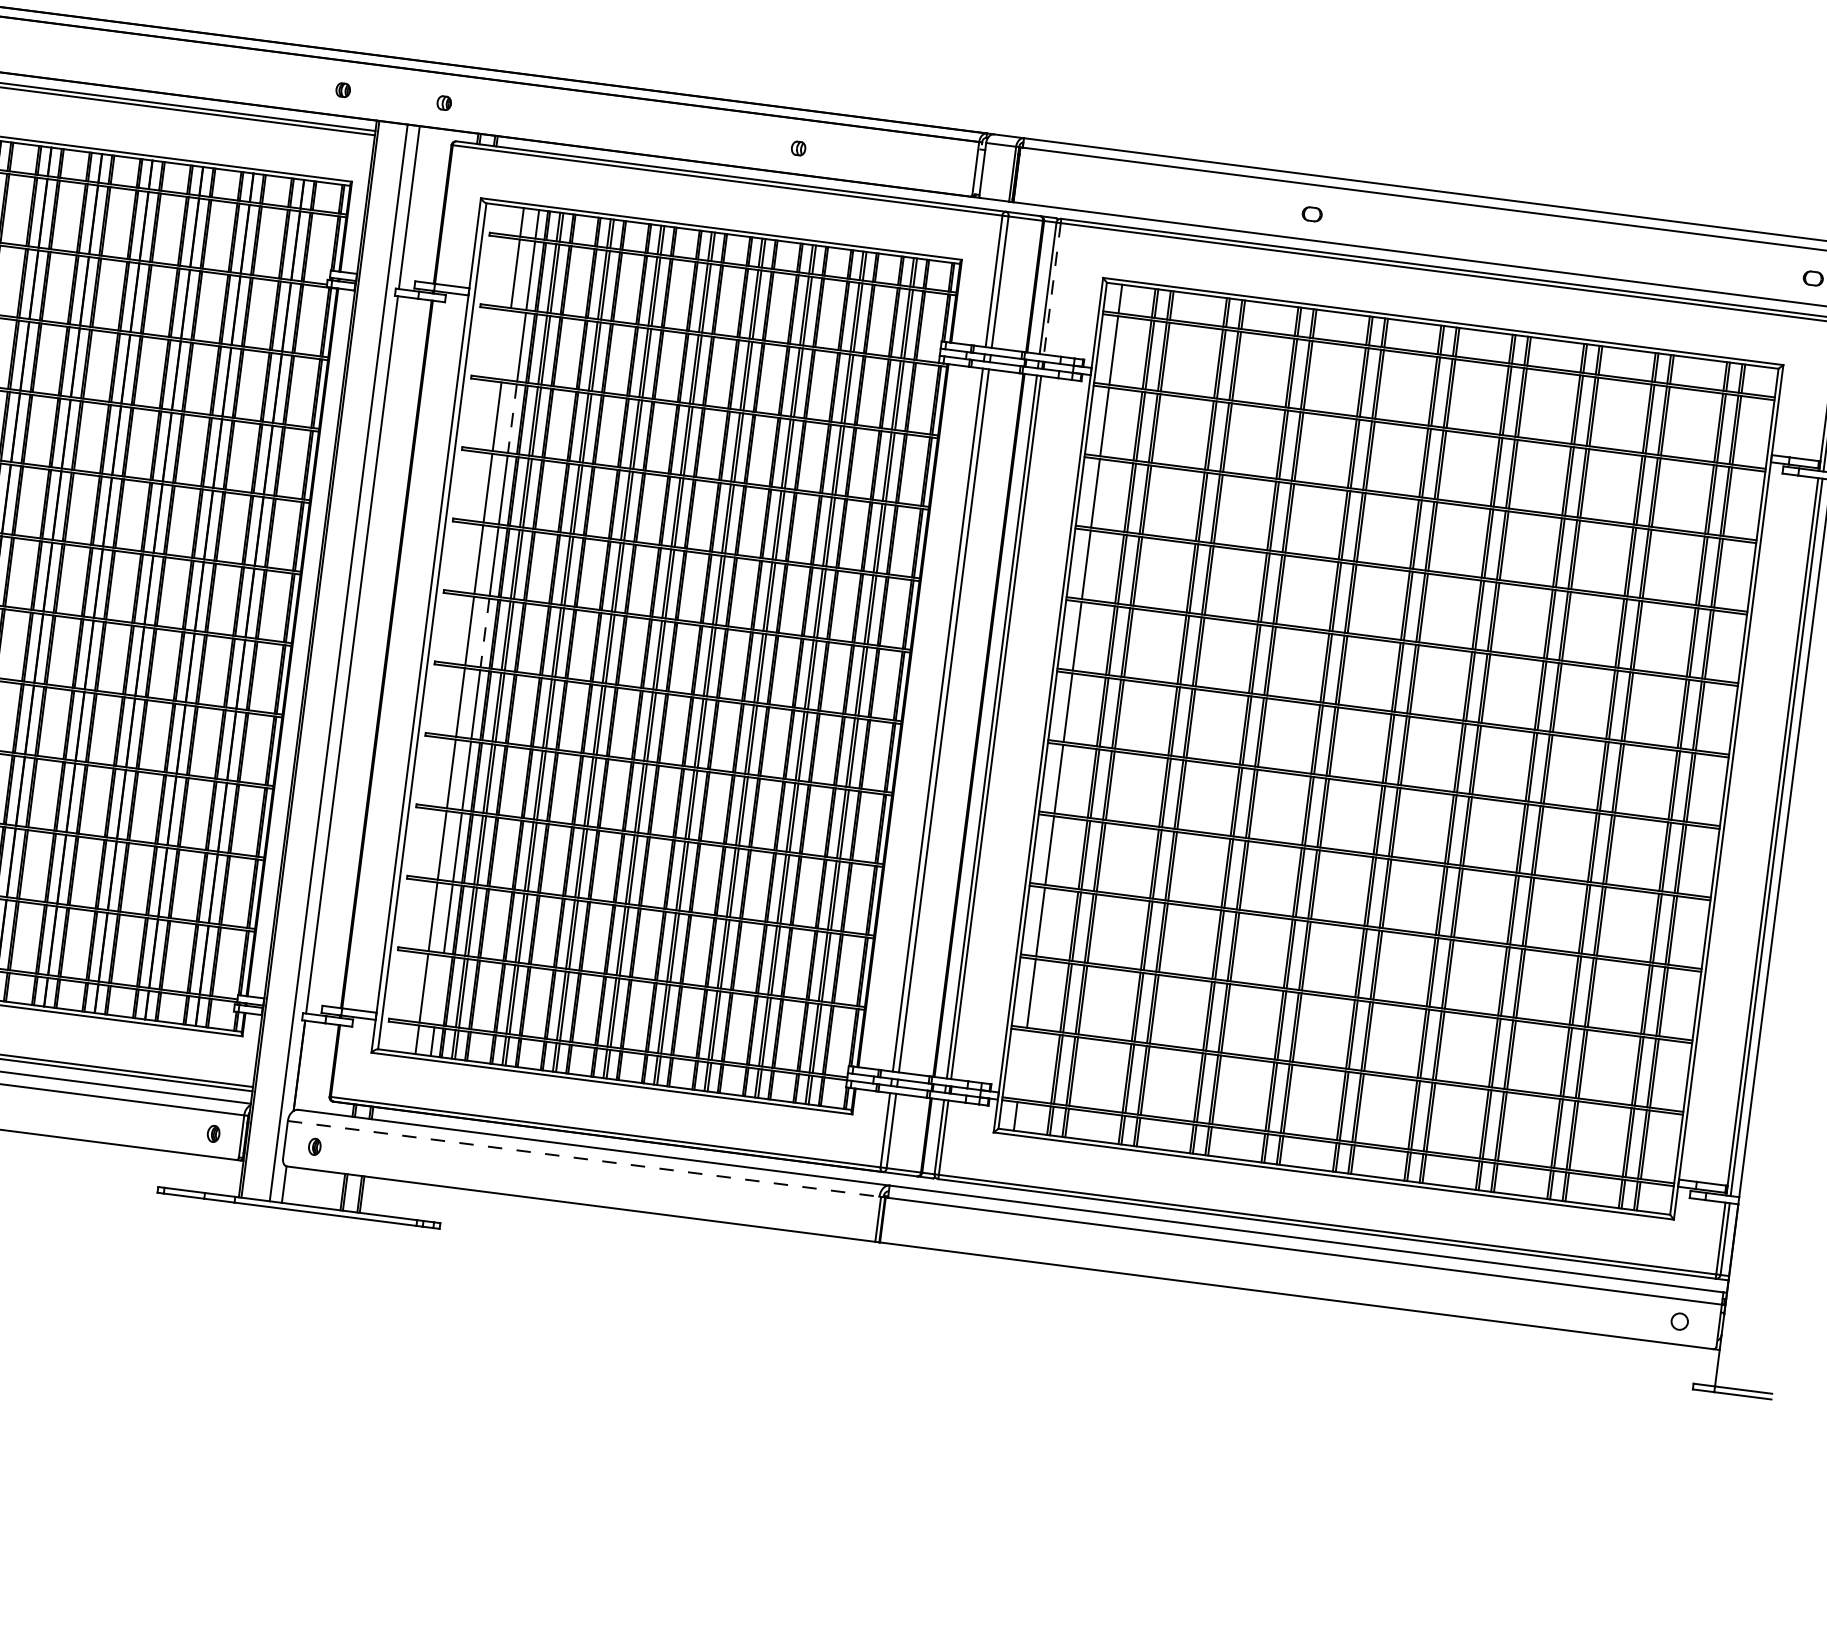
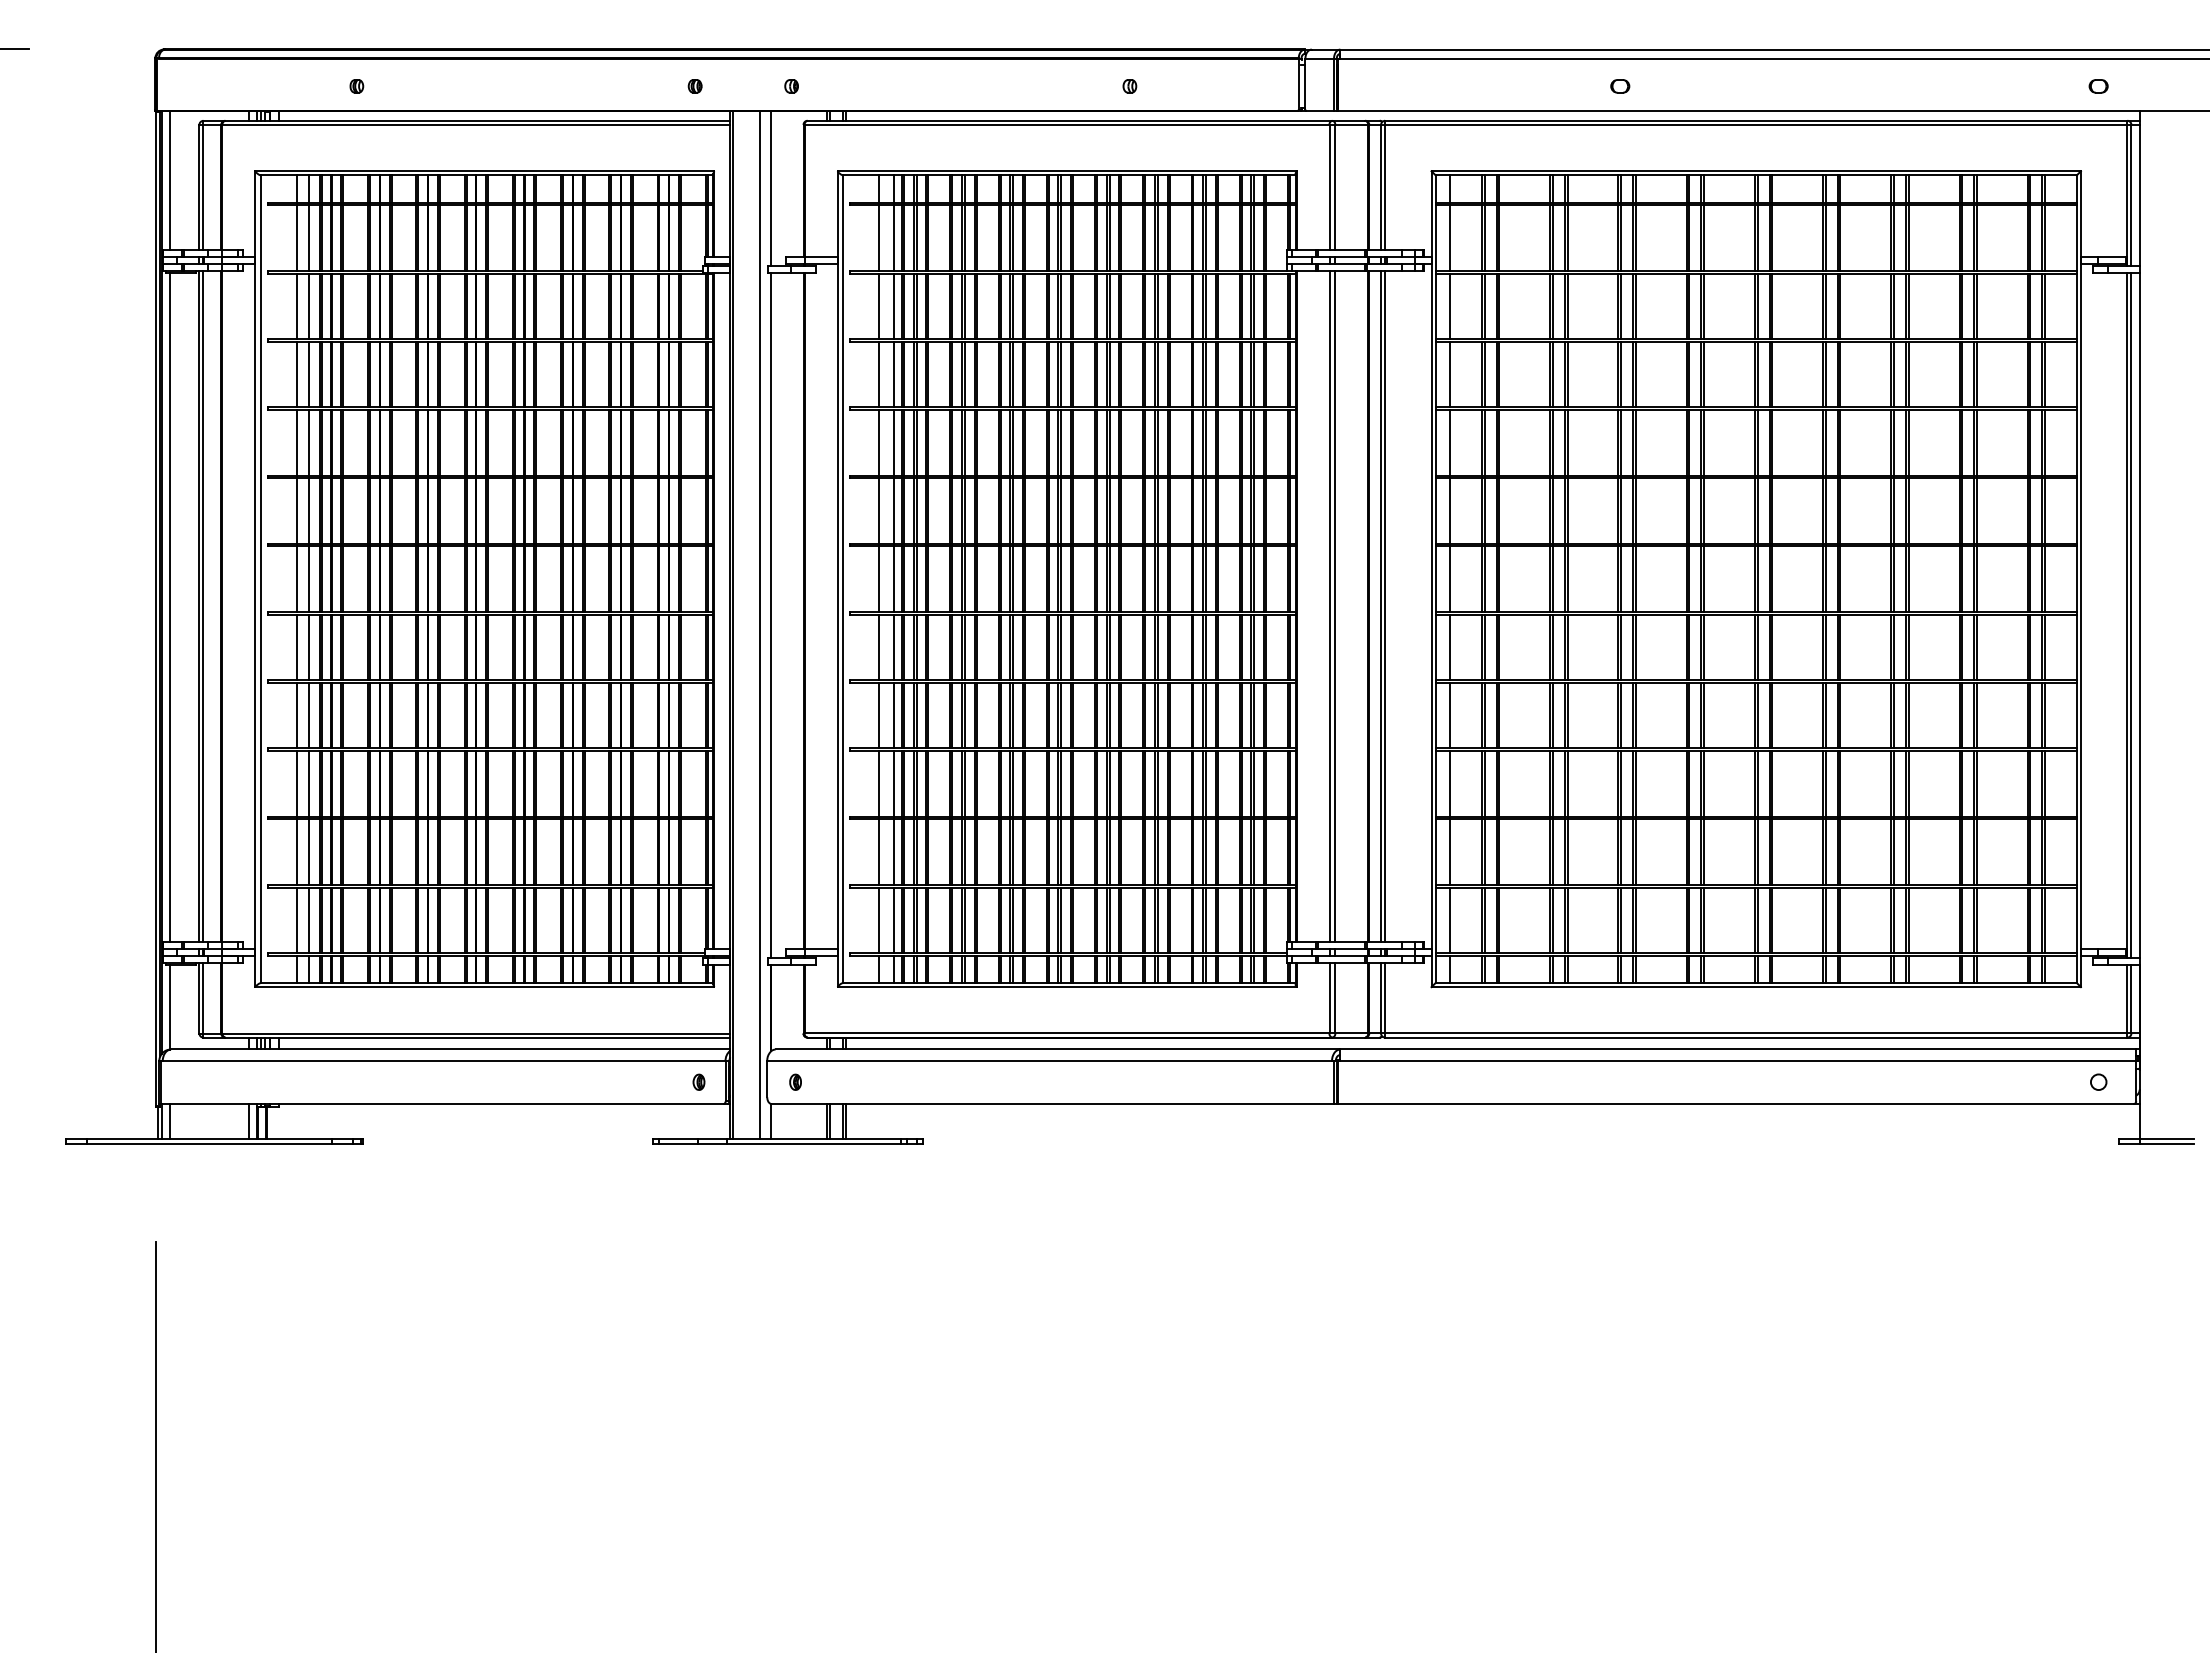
line: (1052, 288) -> (1385, 187), dashed -> solid
line: (505, 345) -> (878, 306), added
line: (512, 418) -> (893, 374), dashed -> solid
line: (484, 633) -> (893, 579), dashed -> solid
line: (439, 990) -> (893, 920), added
line: (1022, 1065) -> (1450, 920), added
line: (584, 1159) -> (1050, 1061), dashed -> solid

